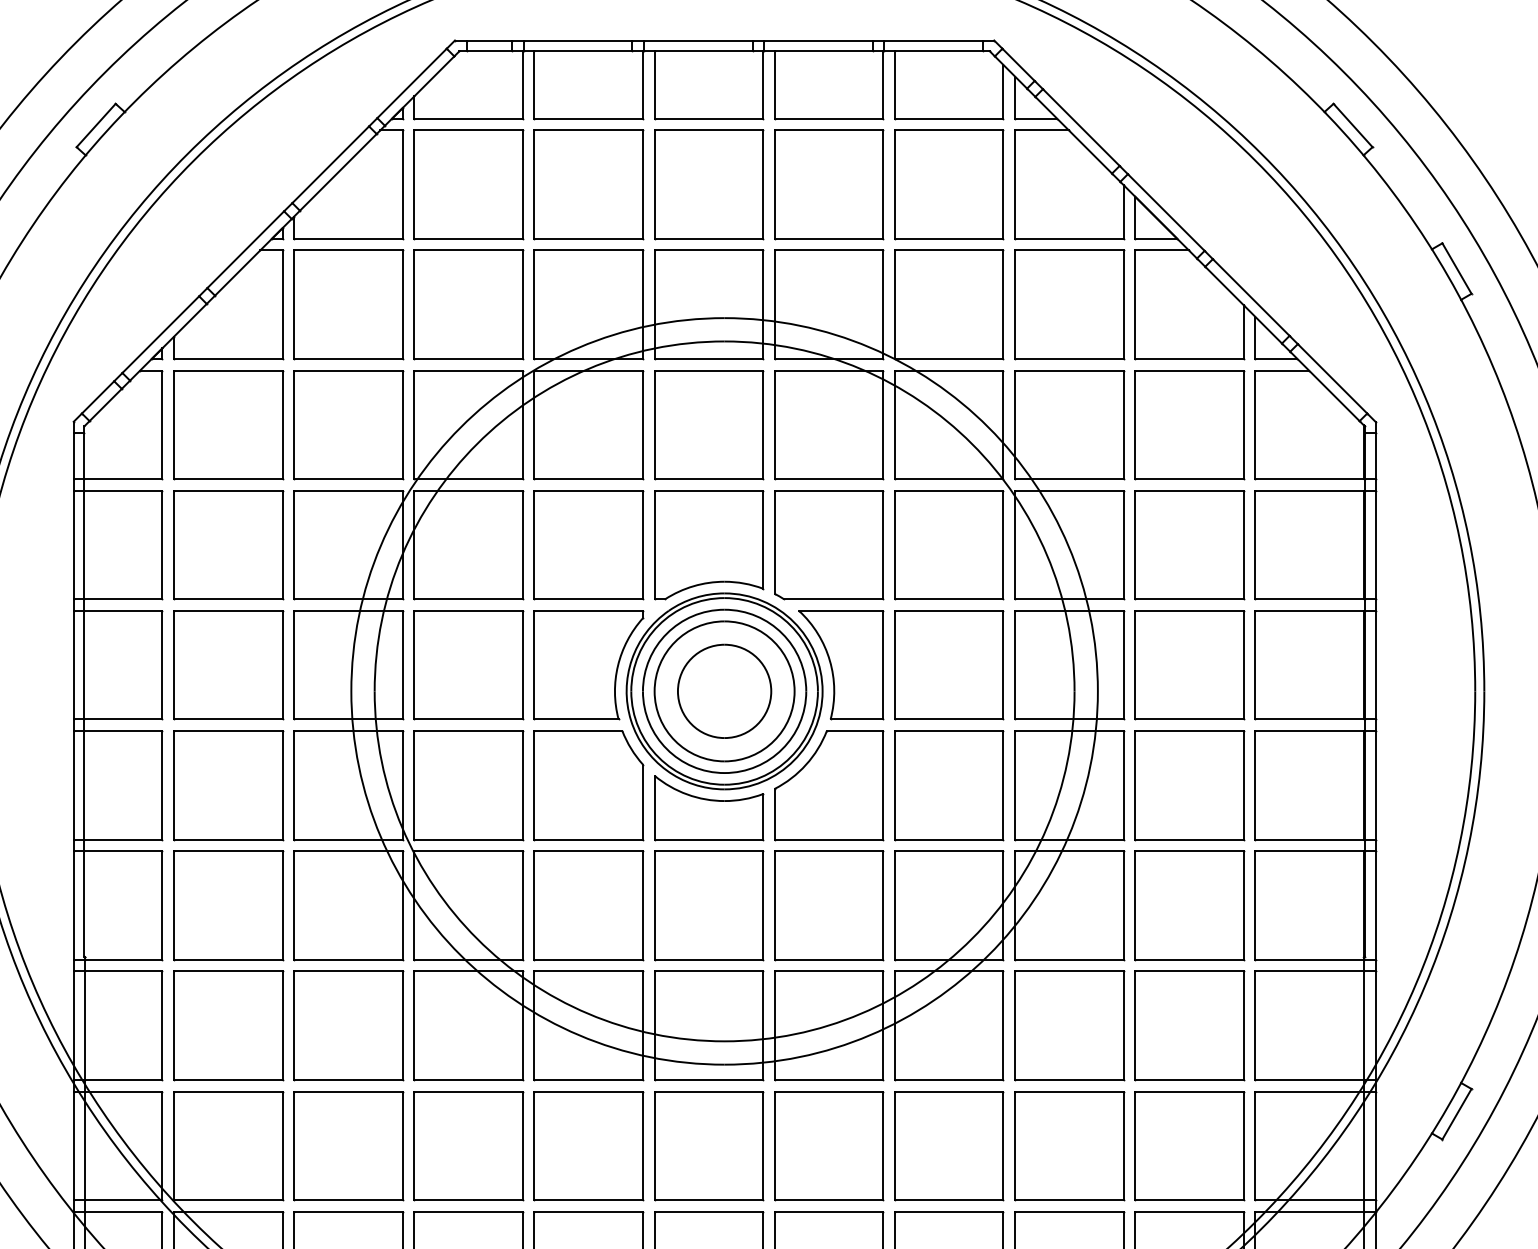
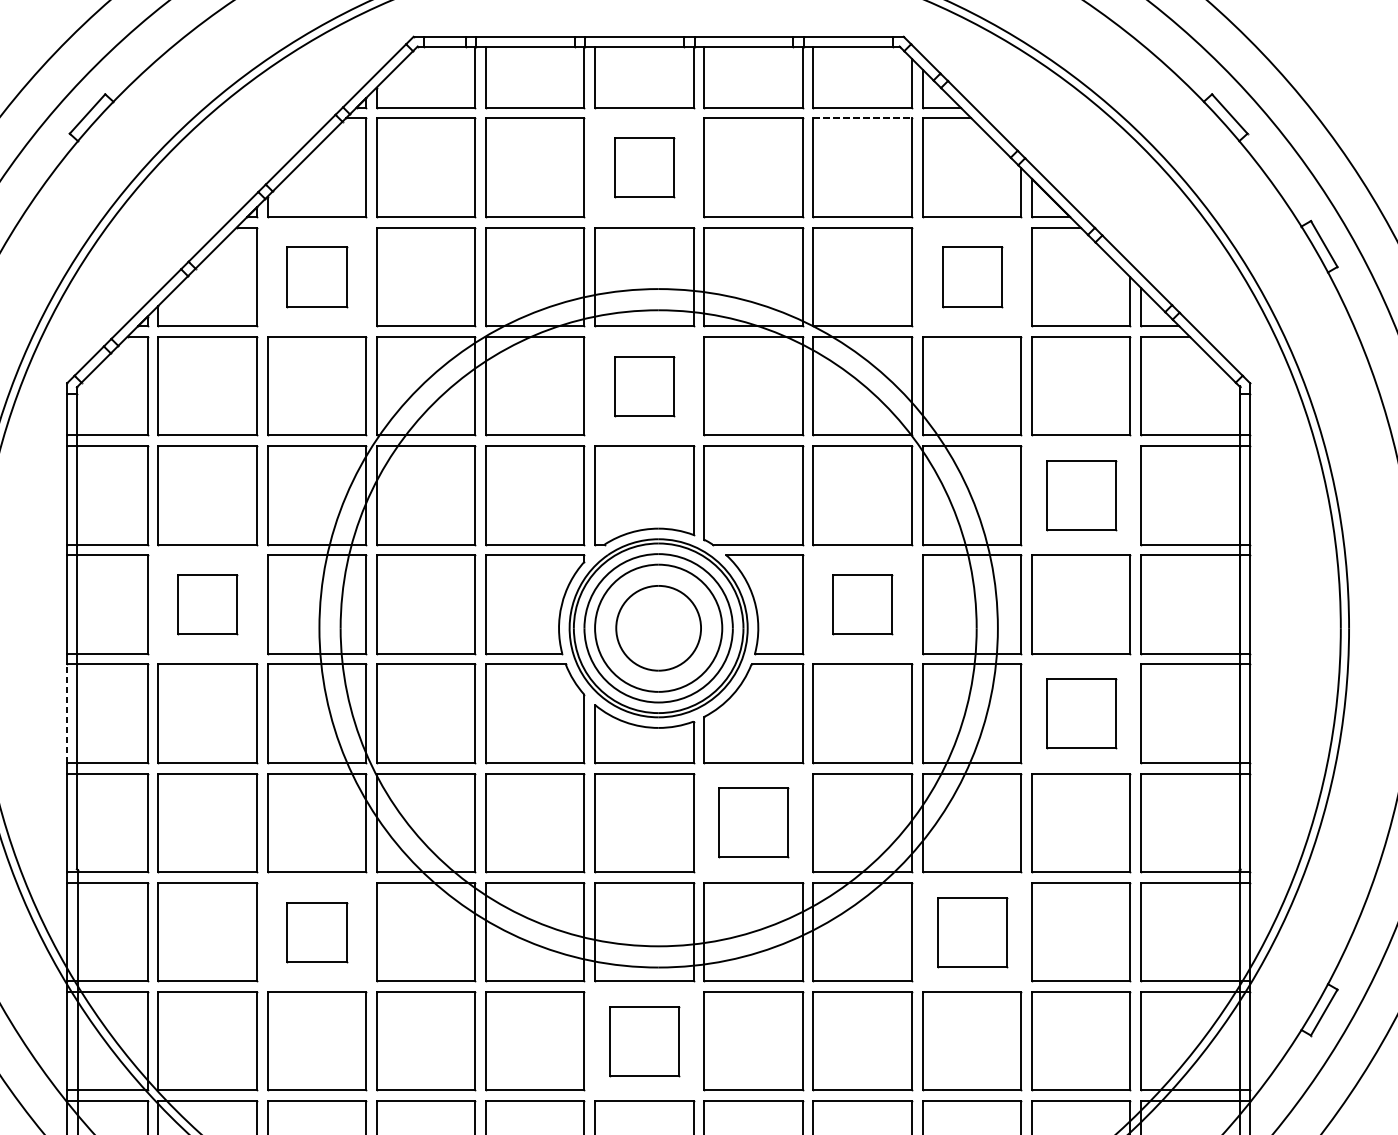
line: (949, 130) -> (863, 118), solid -> dashed
part: (709, 184) -> (644, 167), size x0.6
part: (348, 304) -> (316, 276), size x0.6
part: (1069, 304) -> (972, 276), size x0.6
part: (709, 425) -> (644, 386), size x0.6
part: (1189, 545) -> (1081, 495), size x0.7
part: (228, 665) -> (207, 604), size x0.6
part: (949, 665) -> (863, 604), size x0.6
line: (73, 784) -> (66, 712), solid -> dashed
part: (1189, 785) -> (1081, 713), size x0.7
part: (829, 905) -> (753, 822), size x0.7
part: (348, 1025) -> (316, 931), size x0.6
part: (1069, 1025) -> (972, 931), size x0.7
part: (709, 1146) -> (644, 1041), size x0.7

